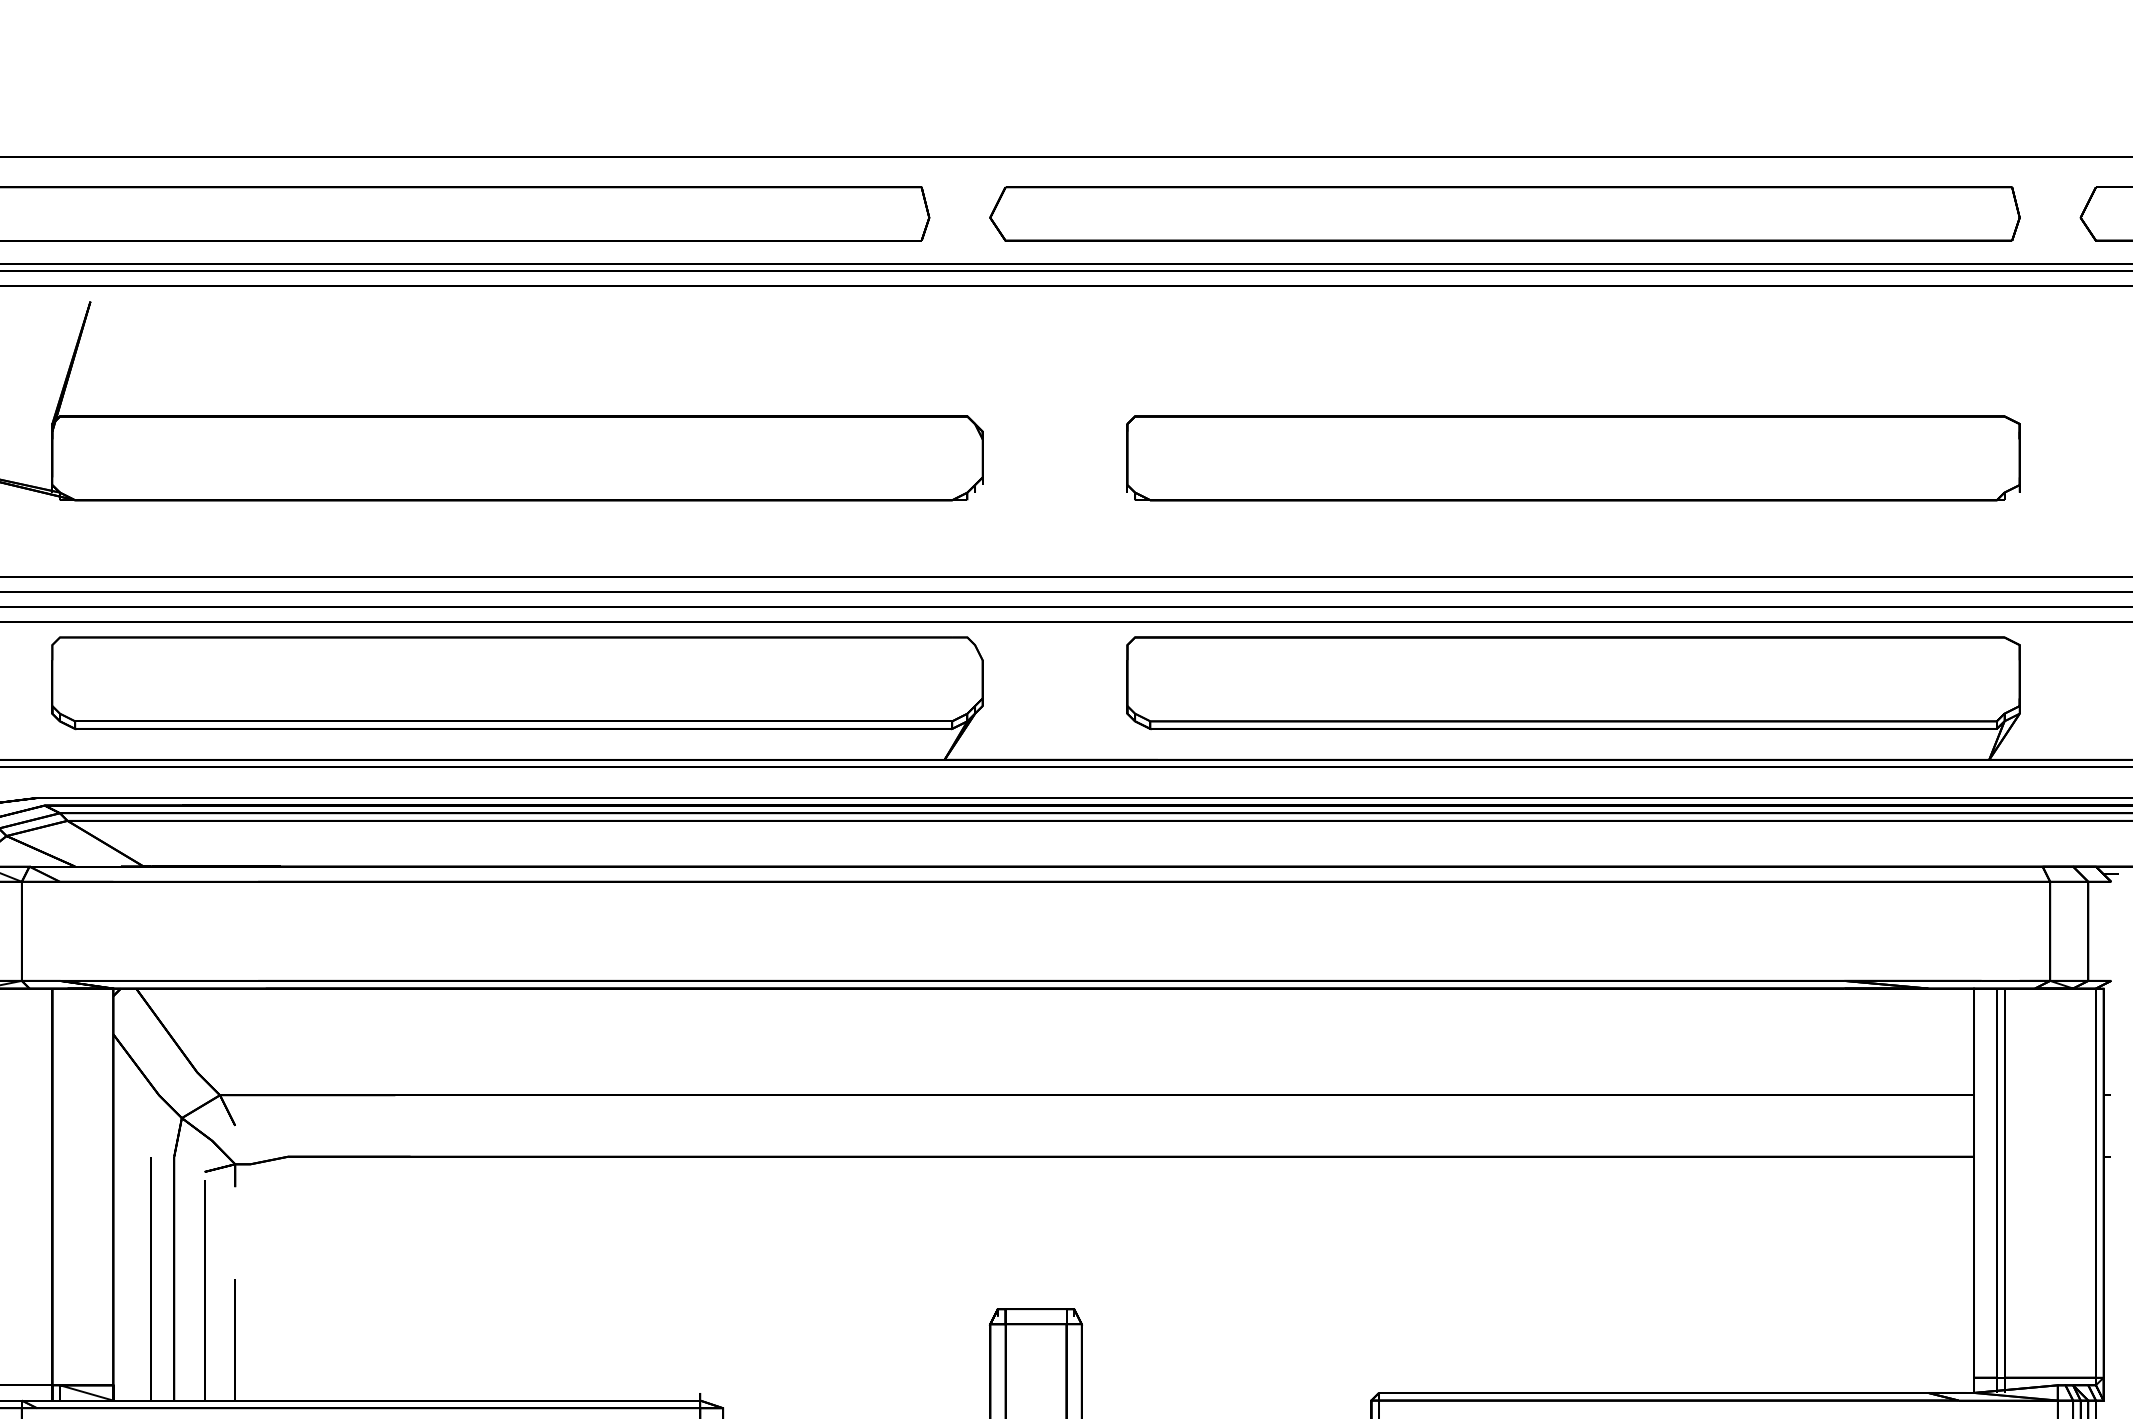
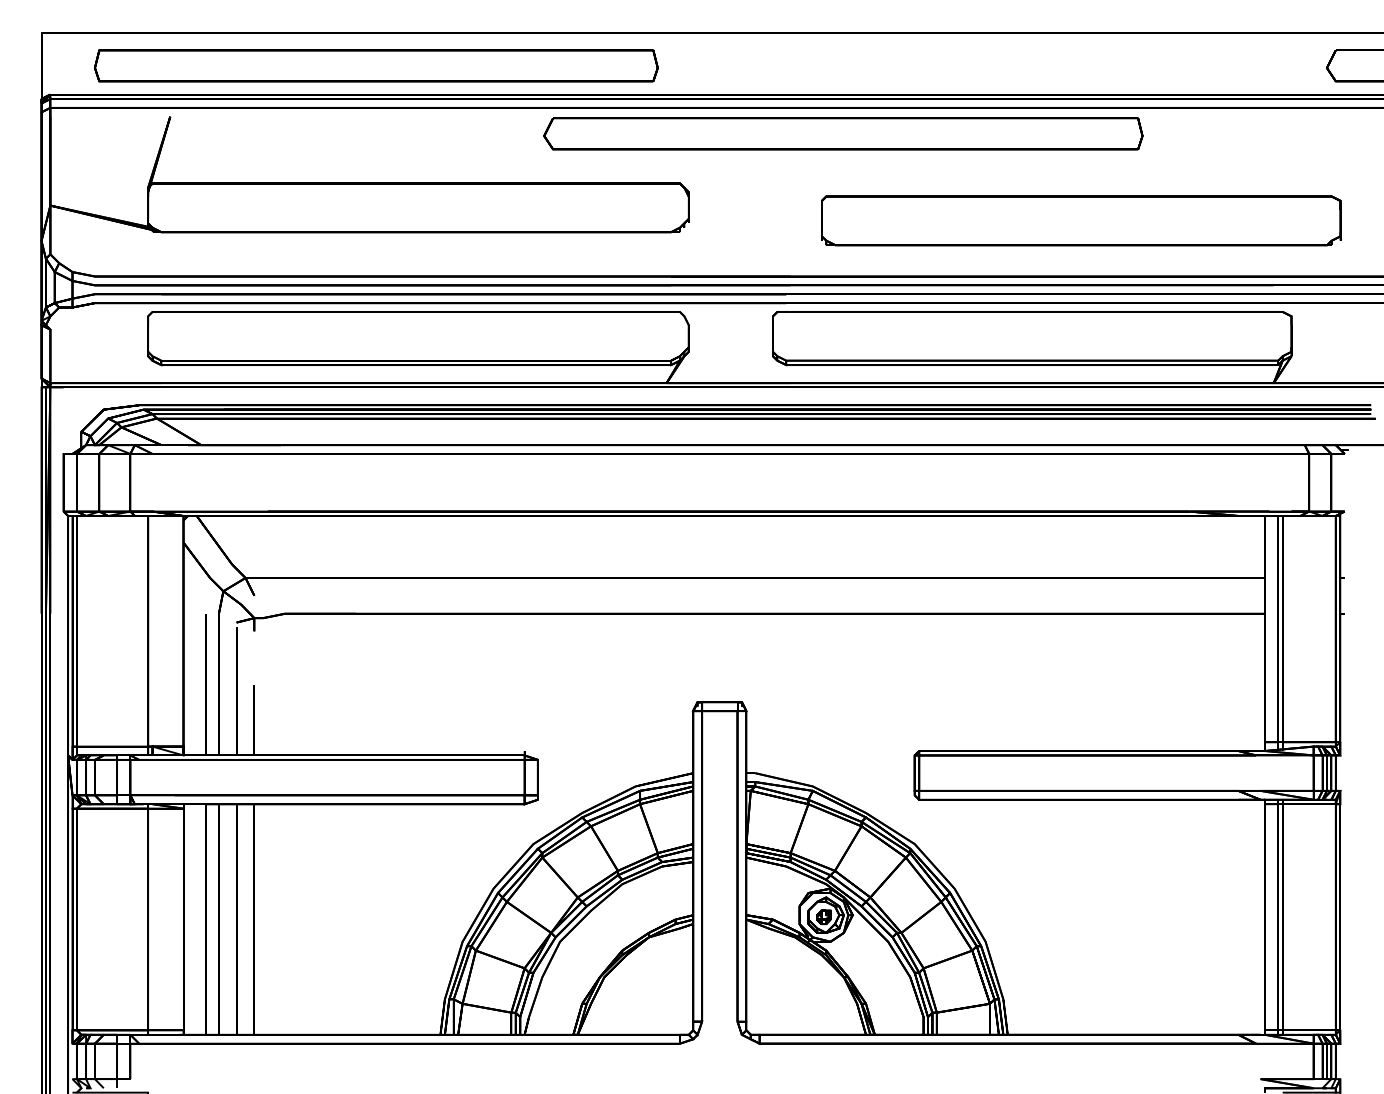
part: (1505, 213) -> (843, 133), moved
part: (1574, 457) -> (1081, 220), moved

